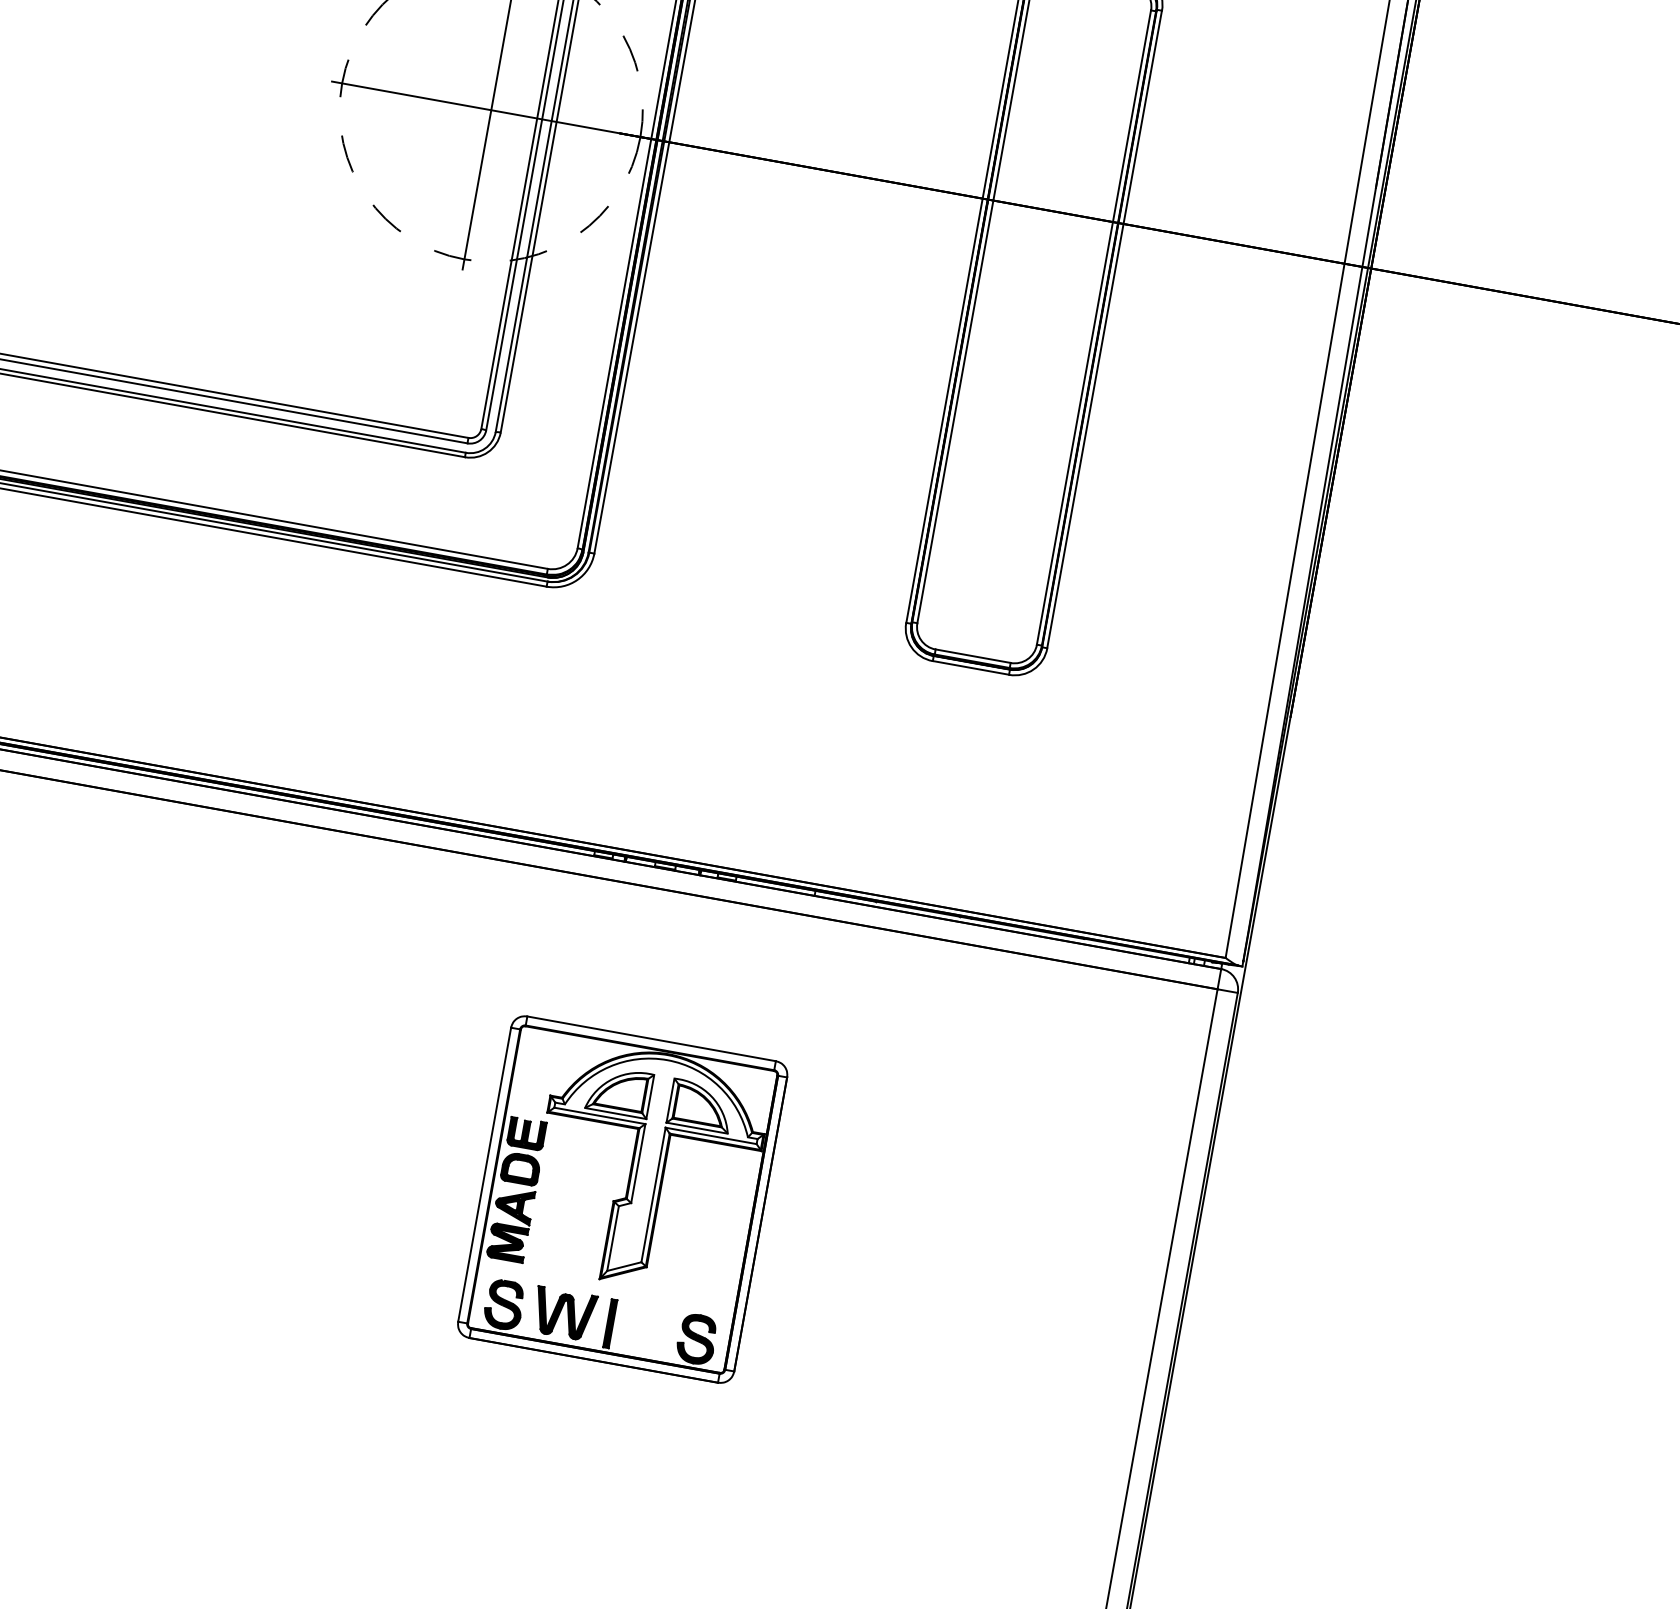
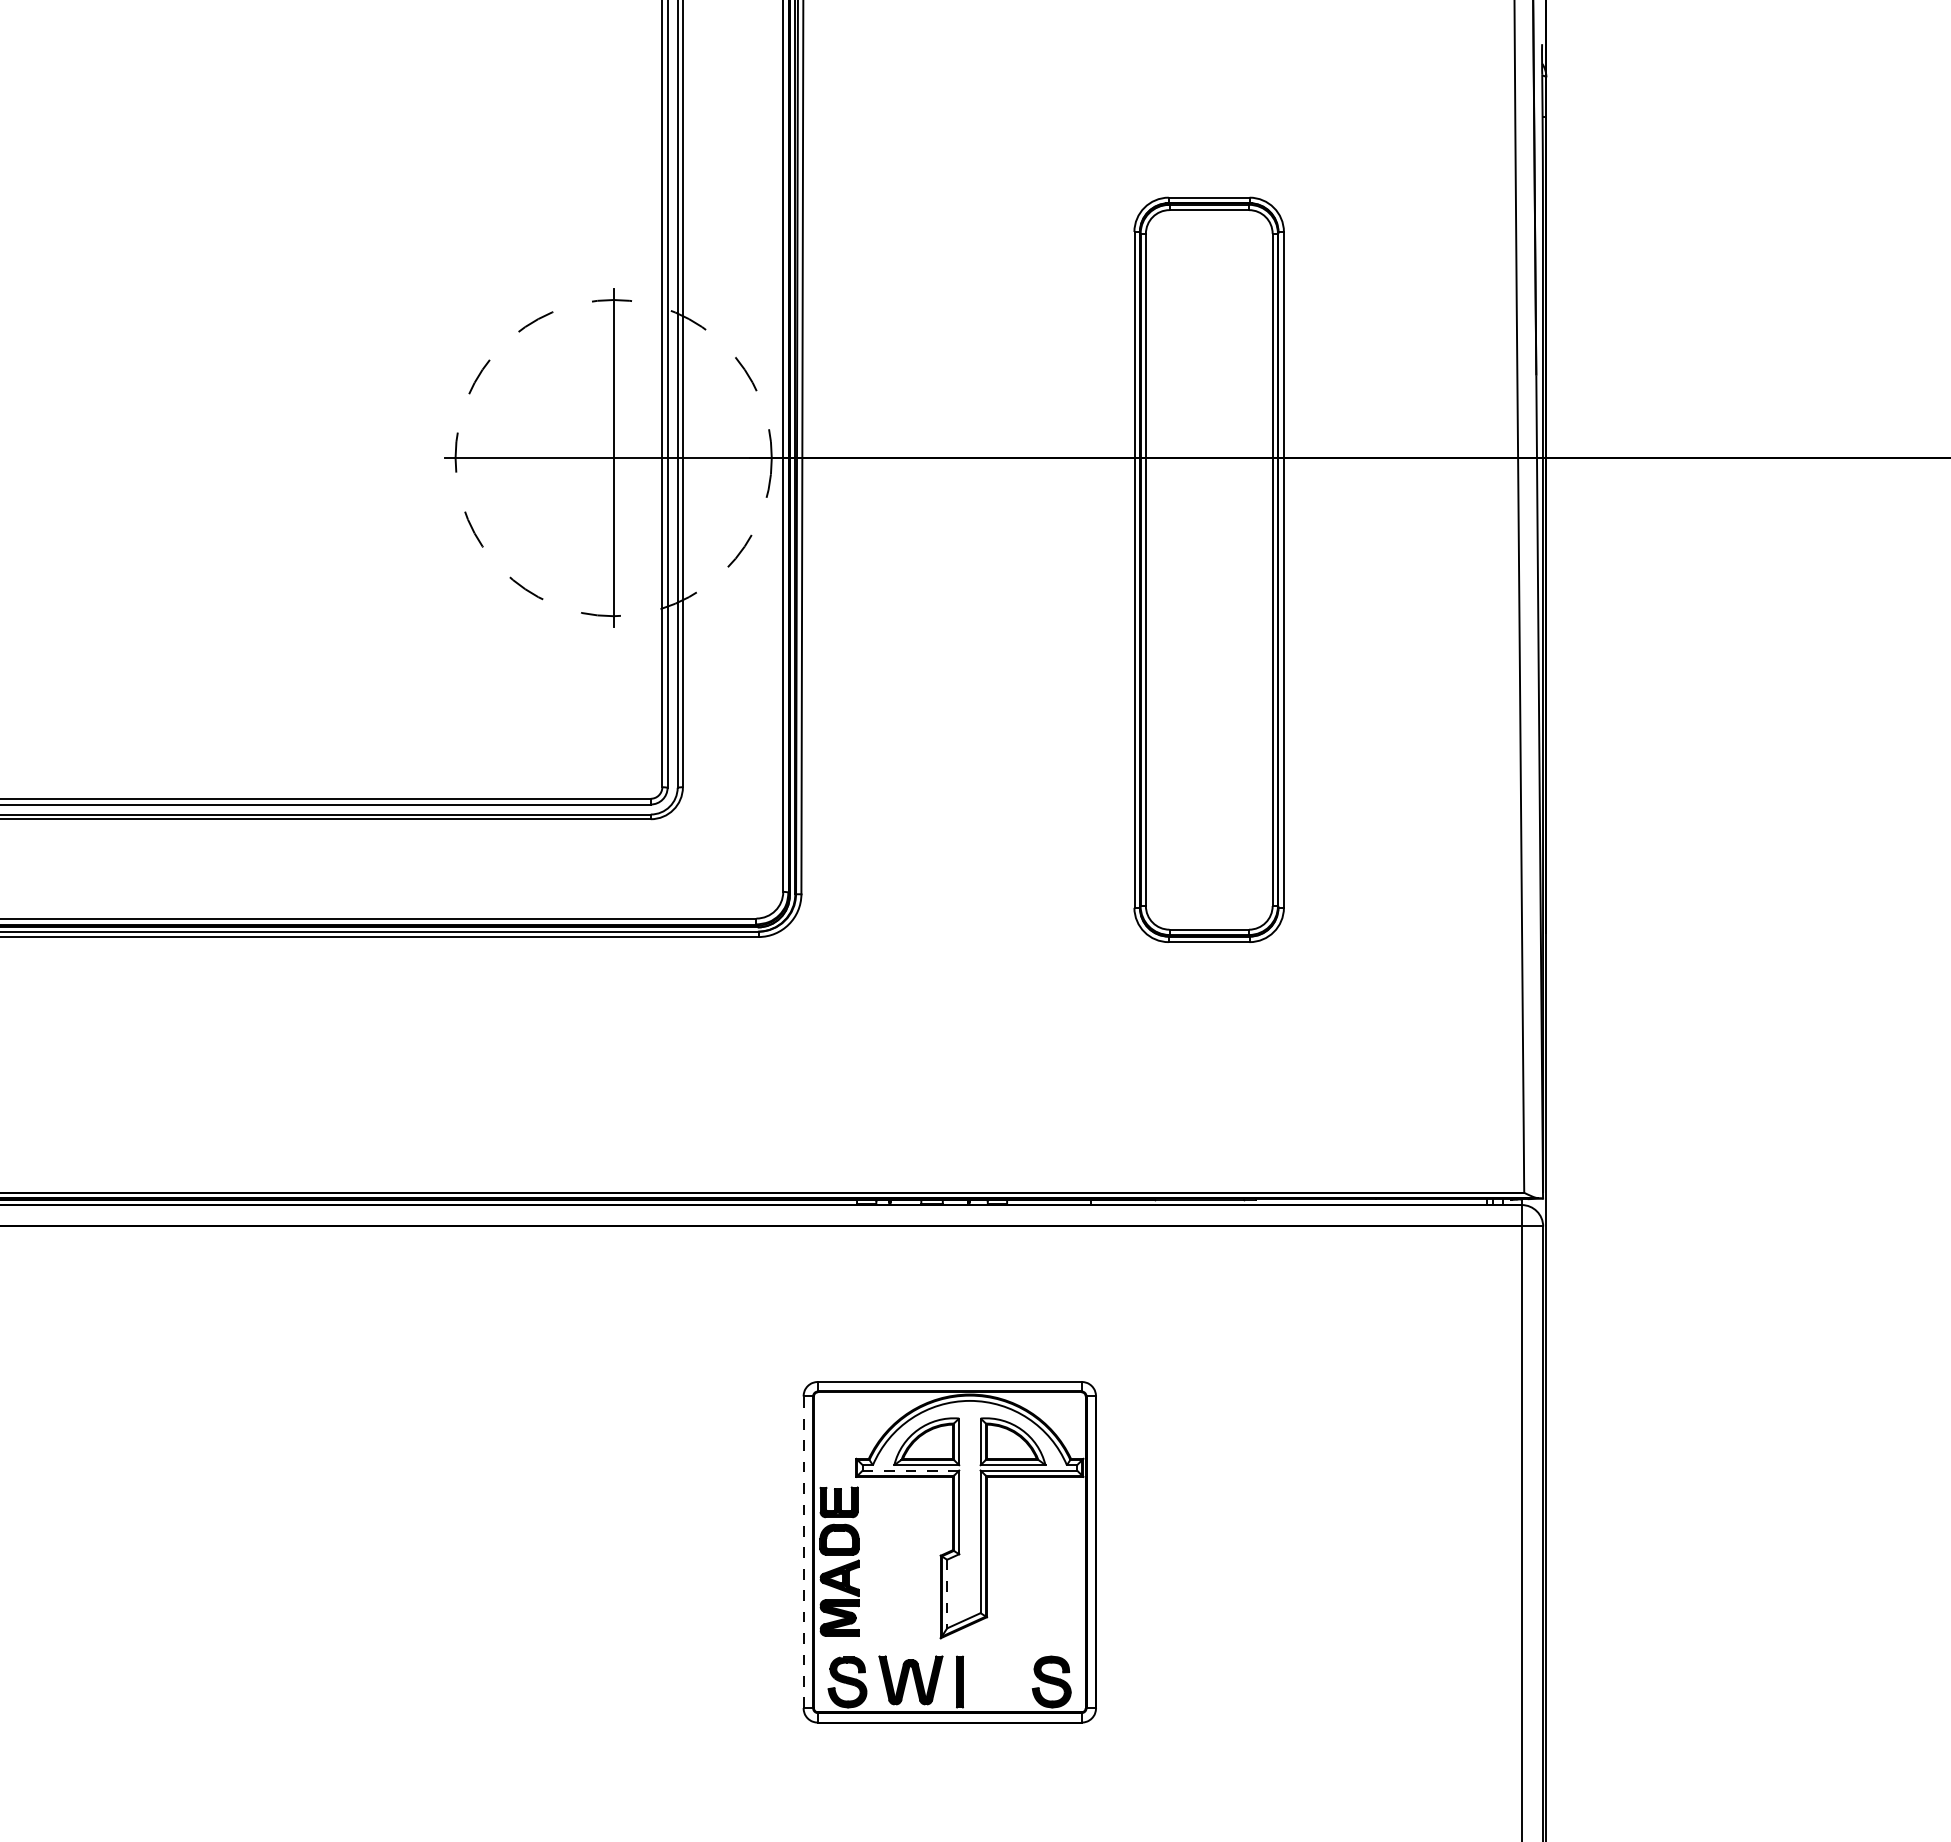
line: (600, 1115) -> (911, 1470), solid -> dashed
line: (484, 1174) -> (803, 1552), solid -> dashed
line: (613, 1239) -> (947, 1594), solid -> dashed

